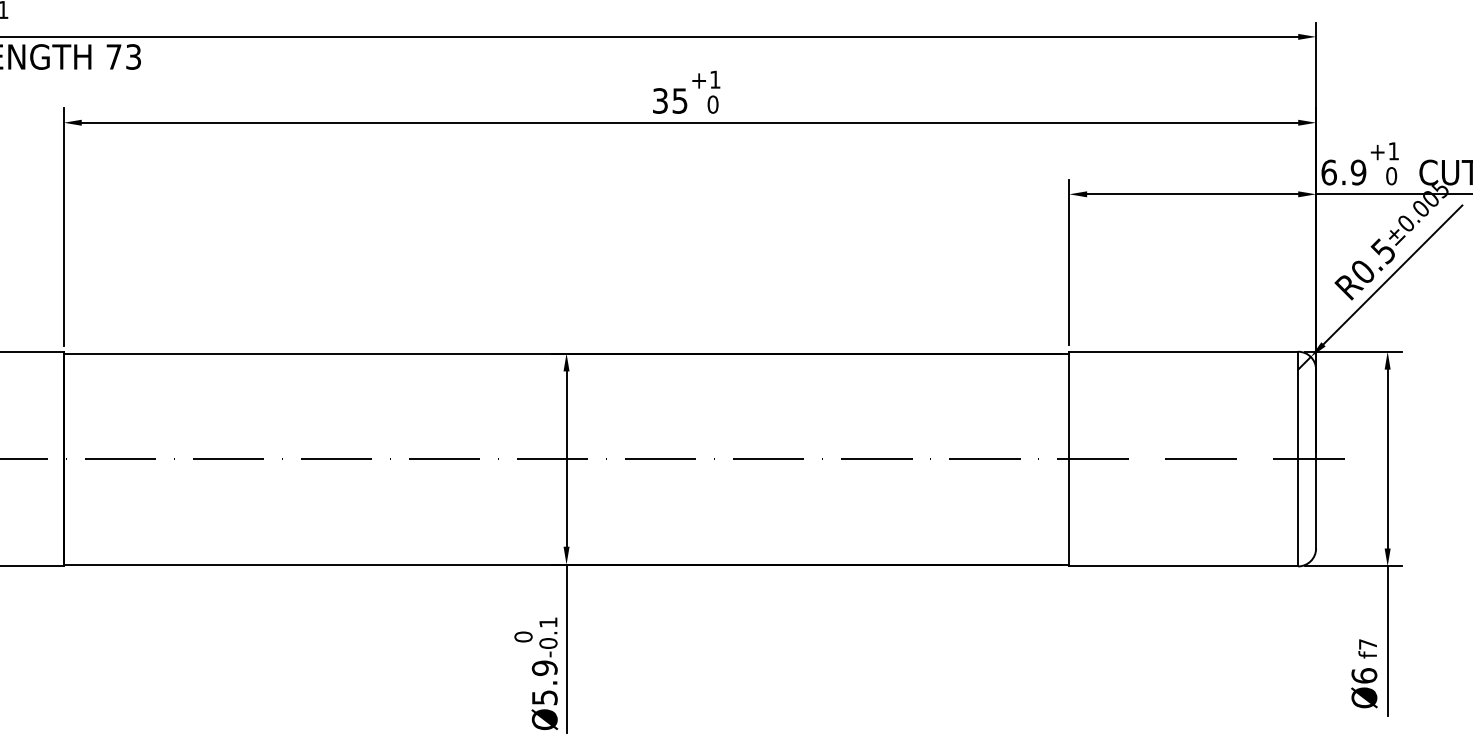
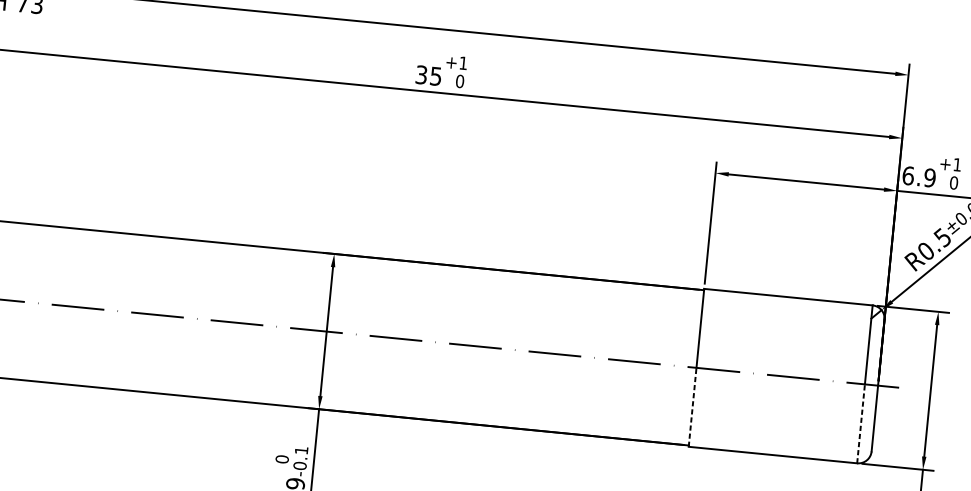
line: (1069, 512) -> (692, 407), solid -> dashed
line: (1298, 512) -> (861, 423), solid -> dashed

